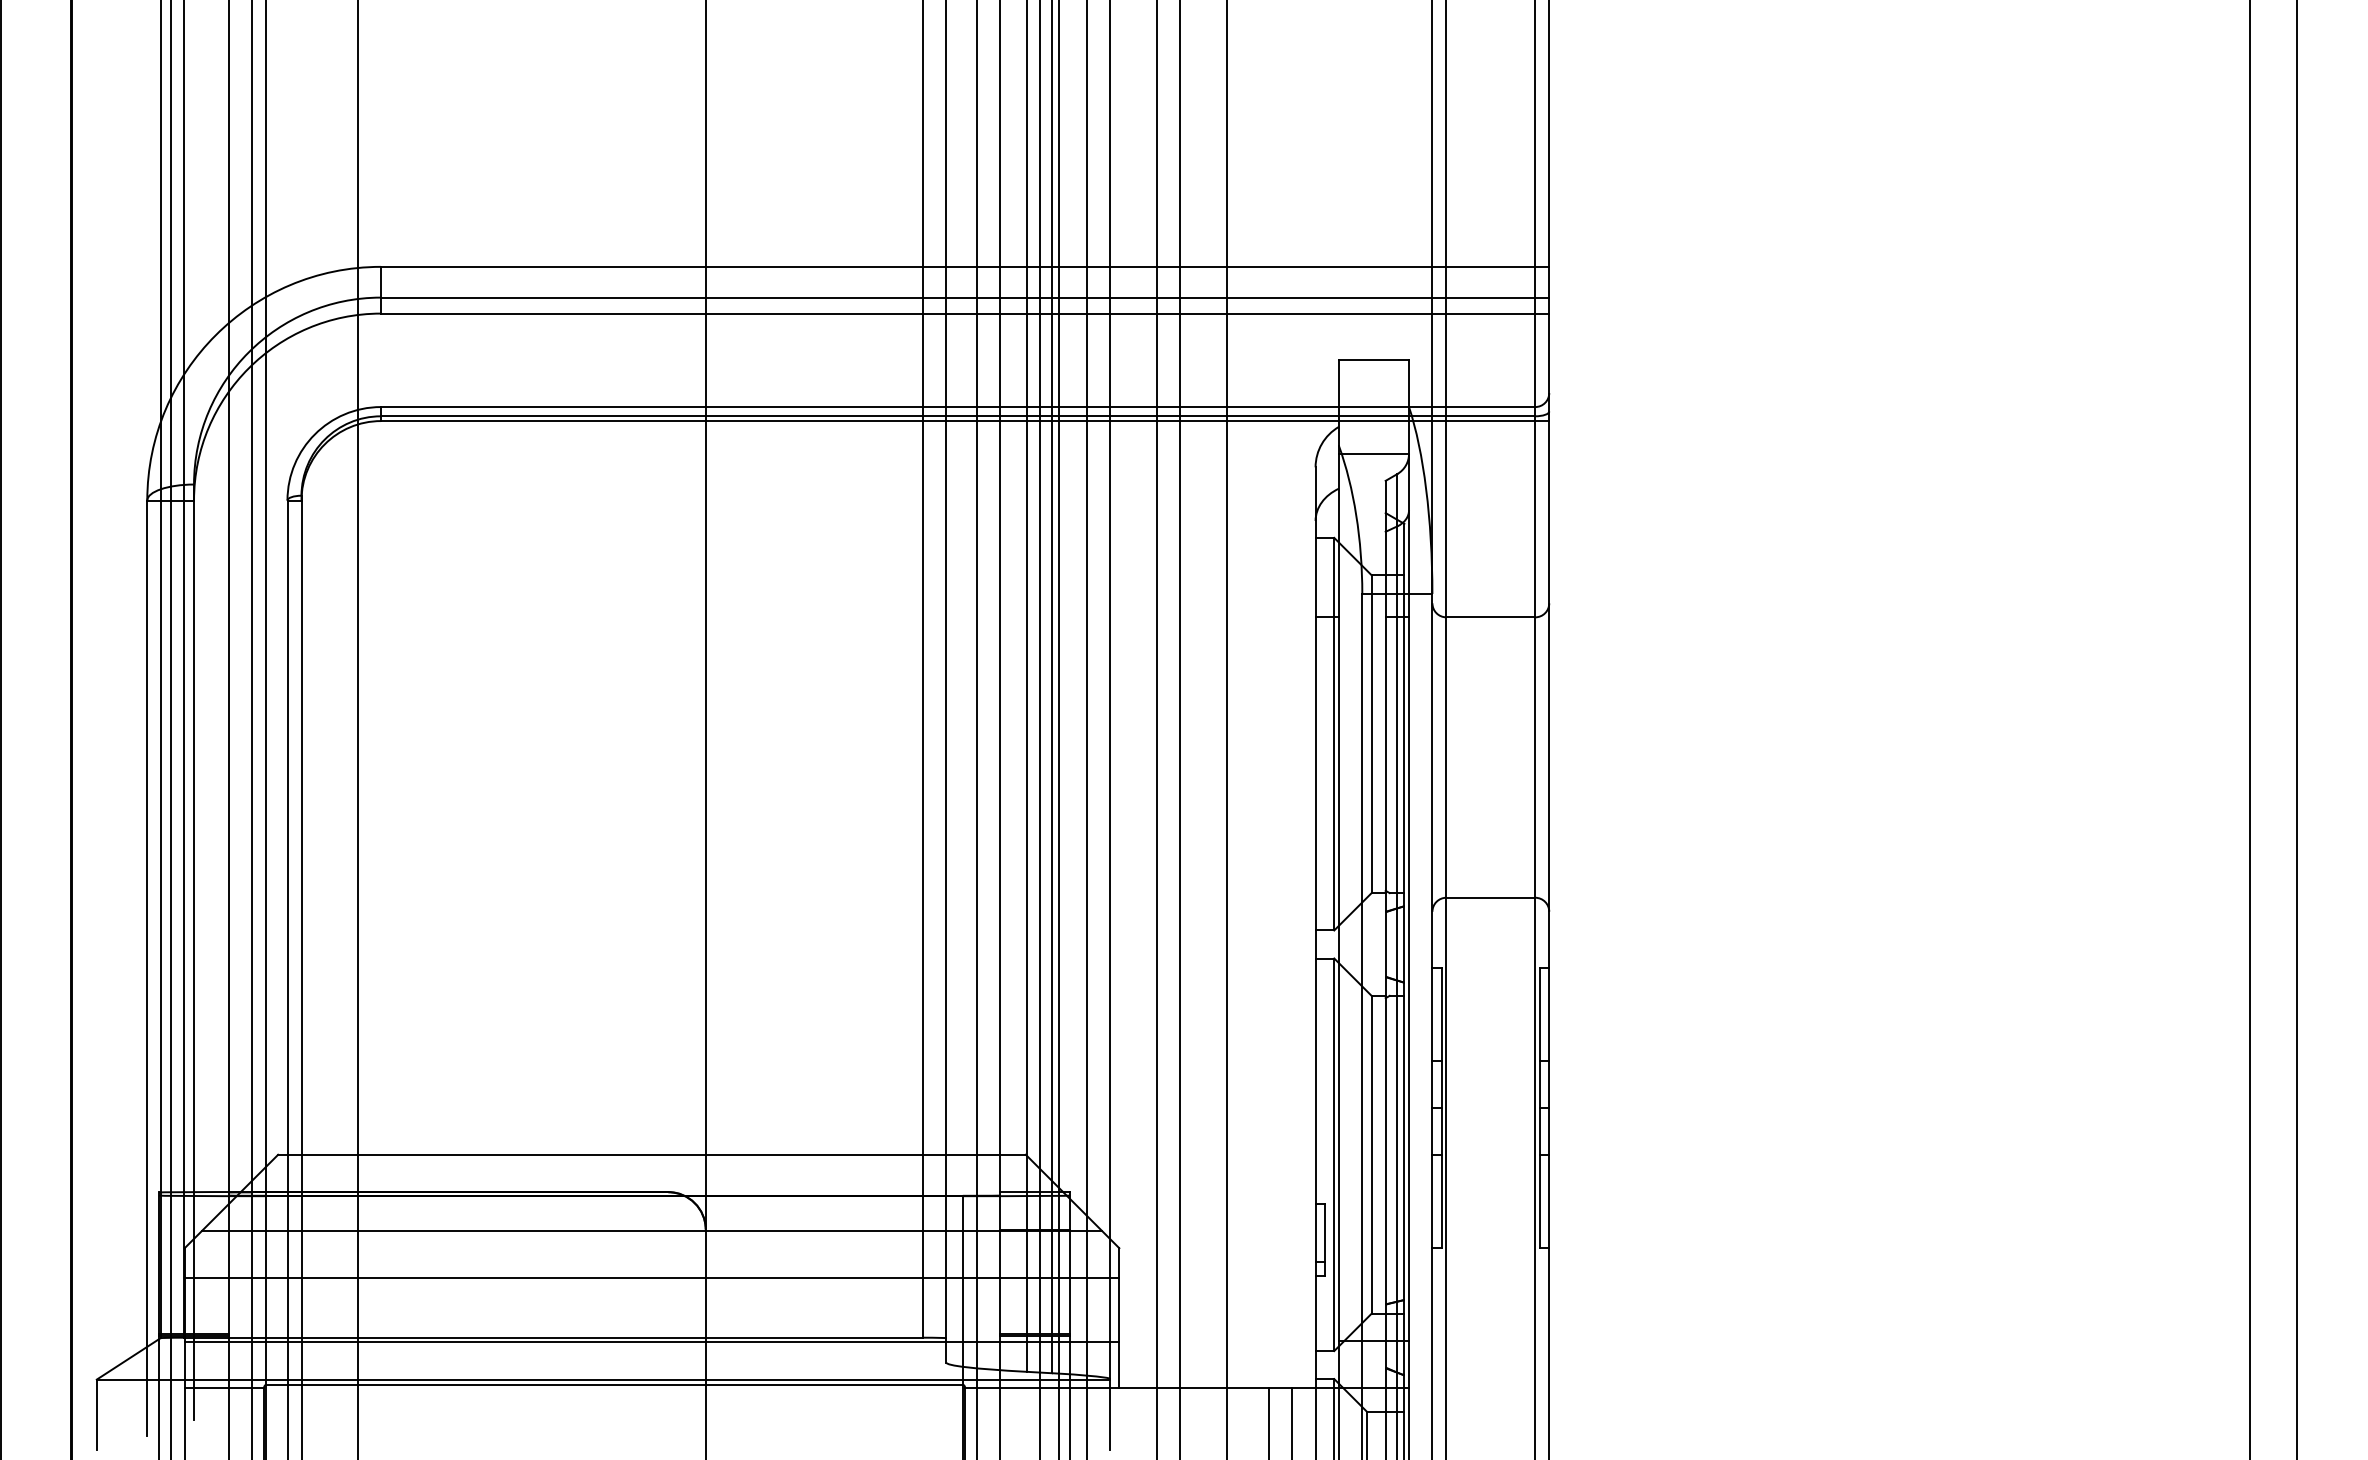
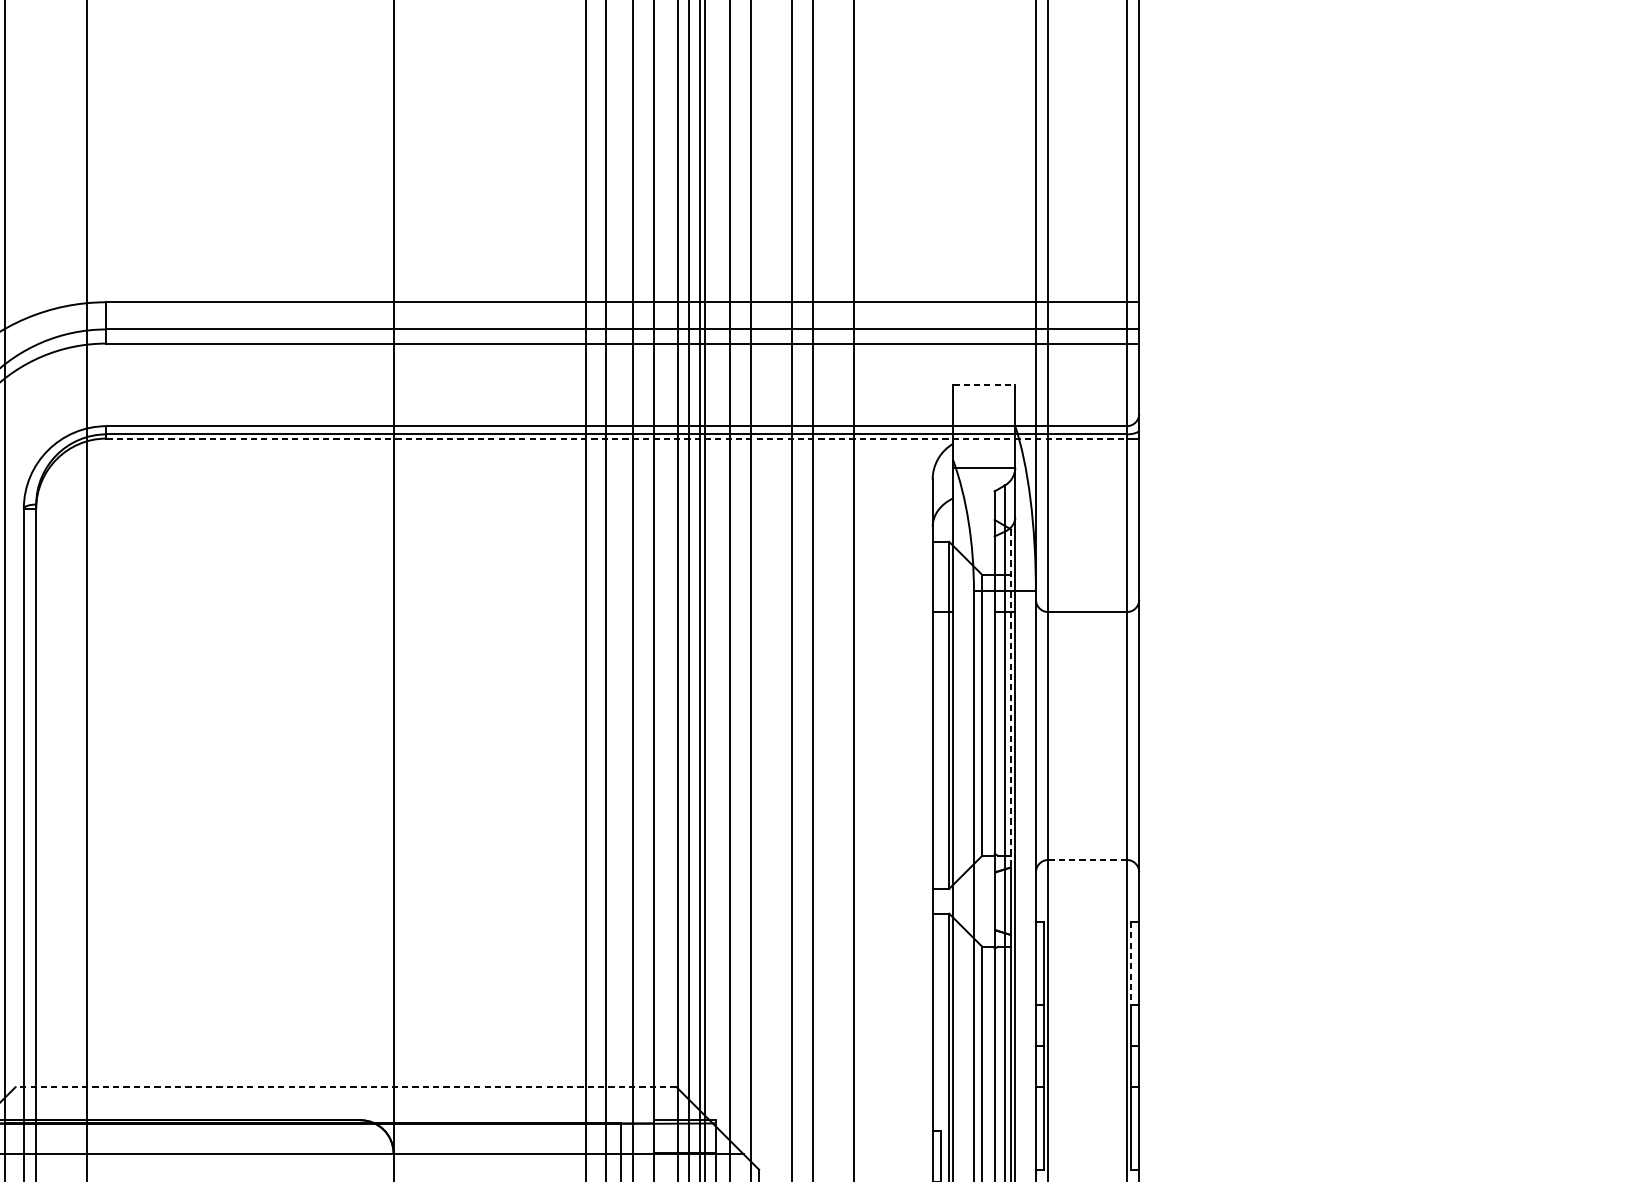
line: (1374, 360) -> (984, 385), solid -> dashed
line: (958, 421) -> (617, 438), solid -> dashed
line: (1404, 715) -> (1011, 698), solid -> dashed
line: (1490, 897) -> (1087, 859), solid -> dashed
line: (1539, 1014) -> (1130, 963), solid -> dashed
line: (652, 1154) -> (346, 1086), solid -> dashed

